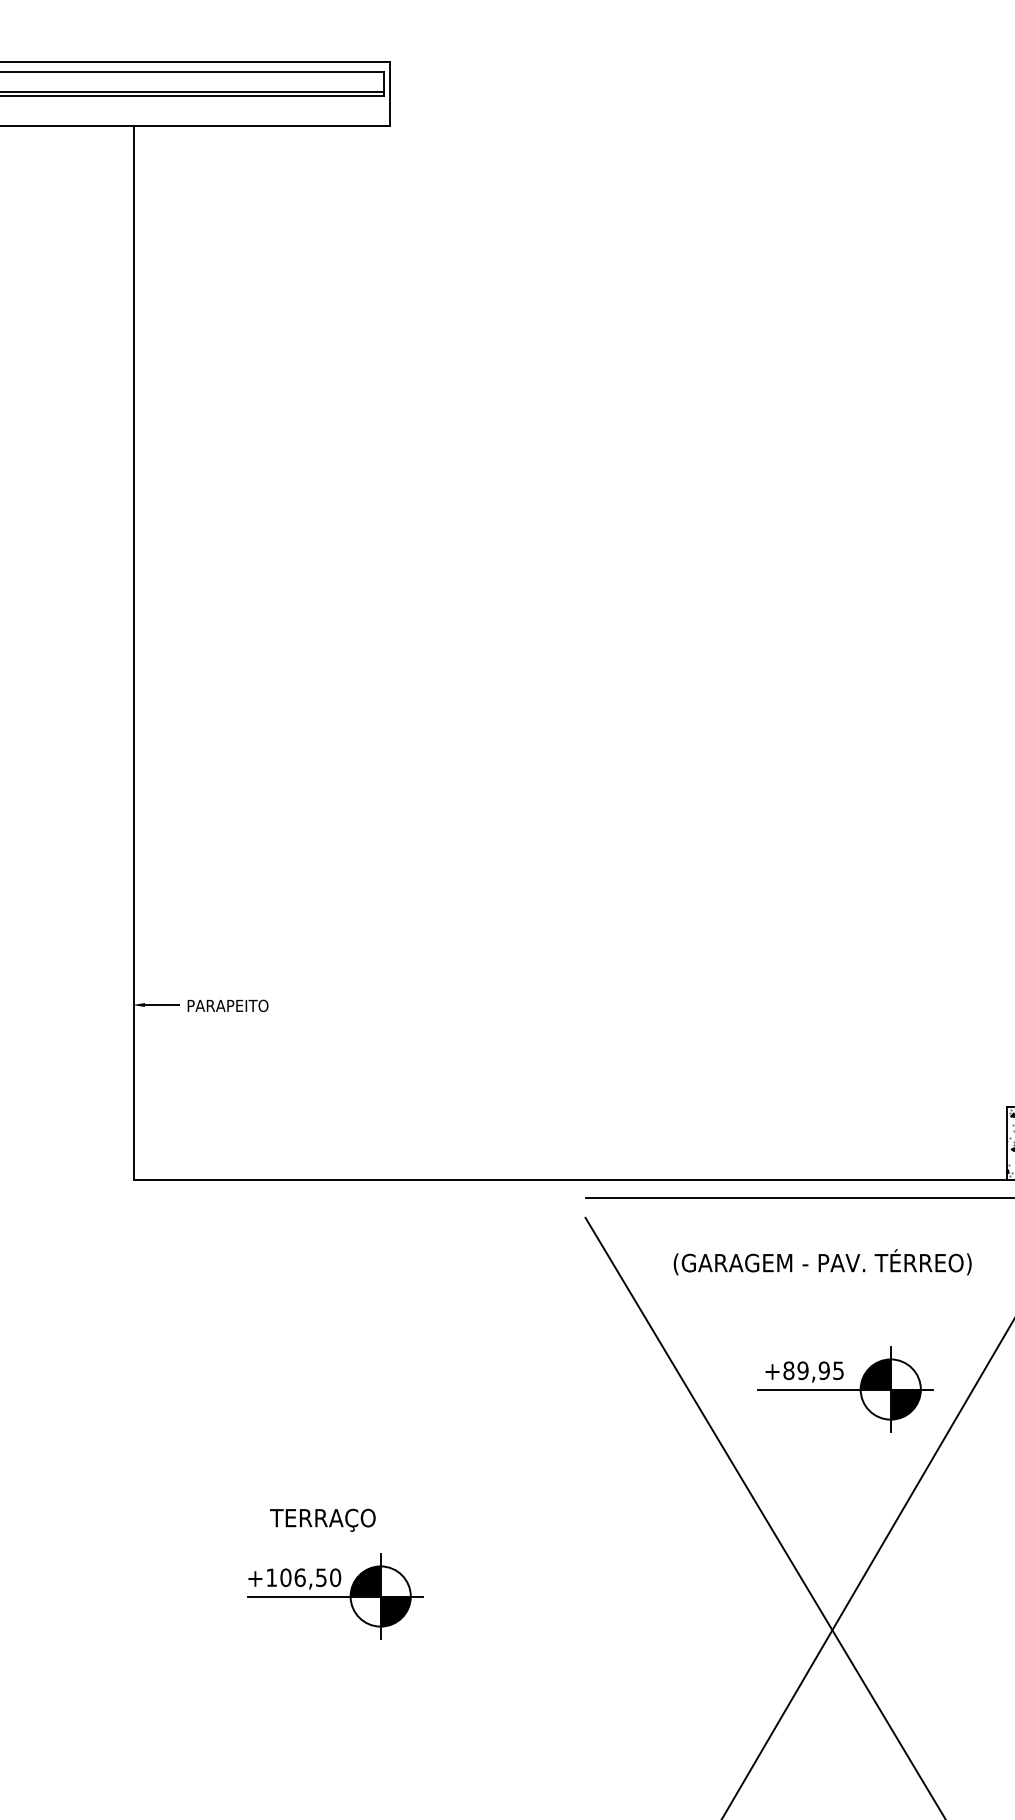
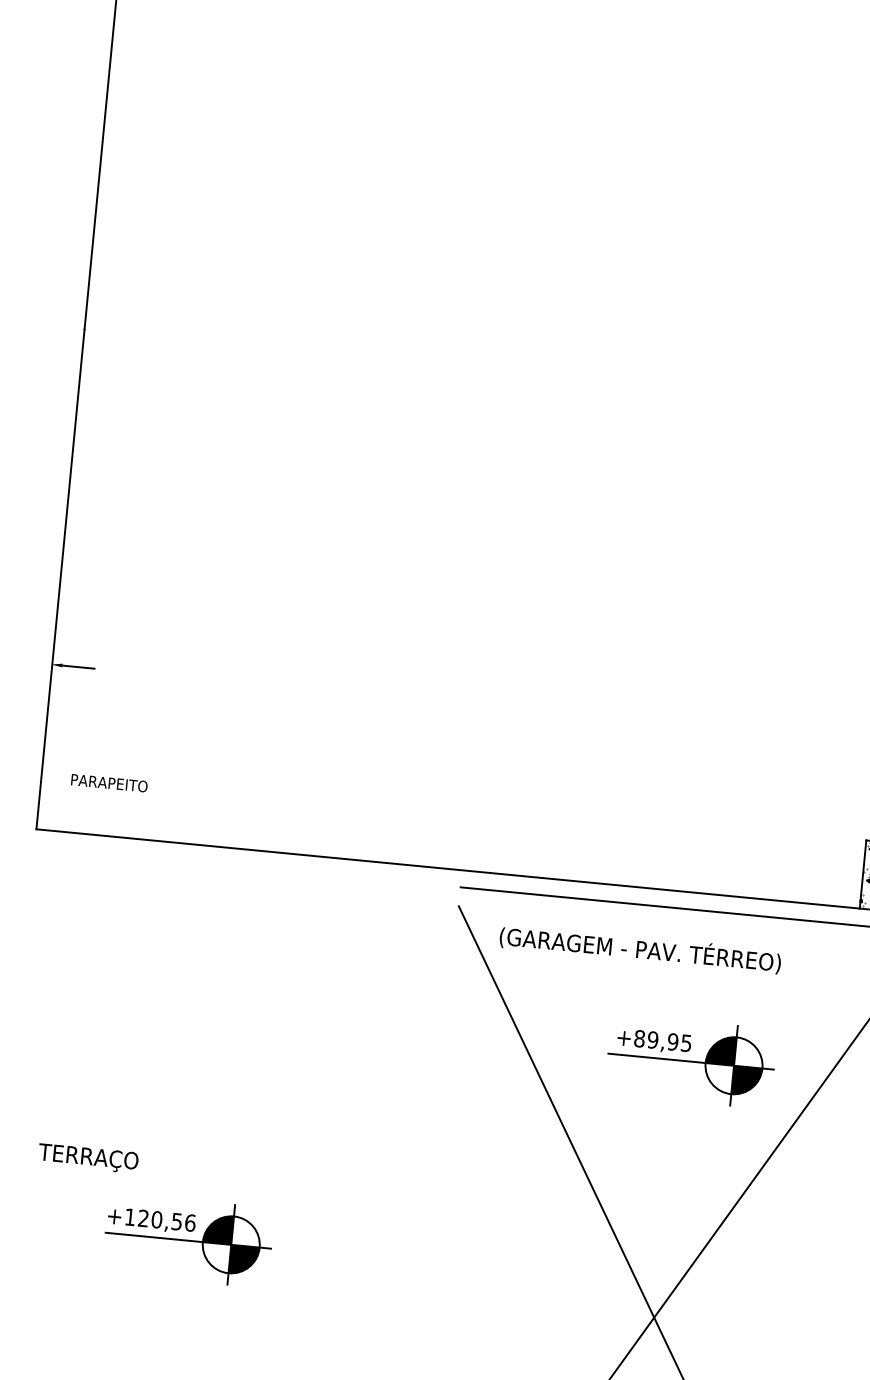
text: (227, 1005) -> (108, 782), moved
text: (822, 1262) -> (640, 949), moved
part: (845, 1389) -> (691, 1061), moved
text: (322, 1519) -> (88, 1157), moved
text: (310, 1577) -> (166, 1220), +106,50 -> +120,56

